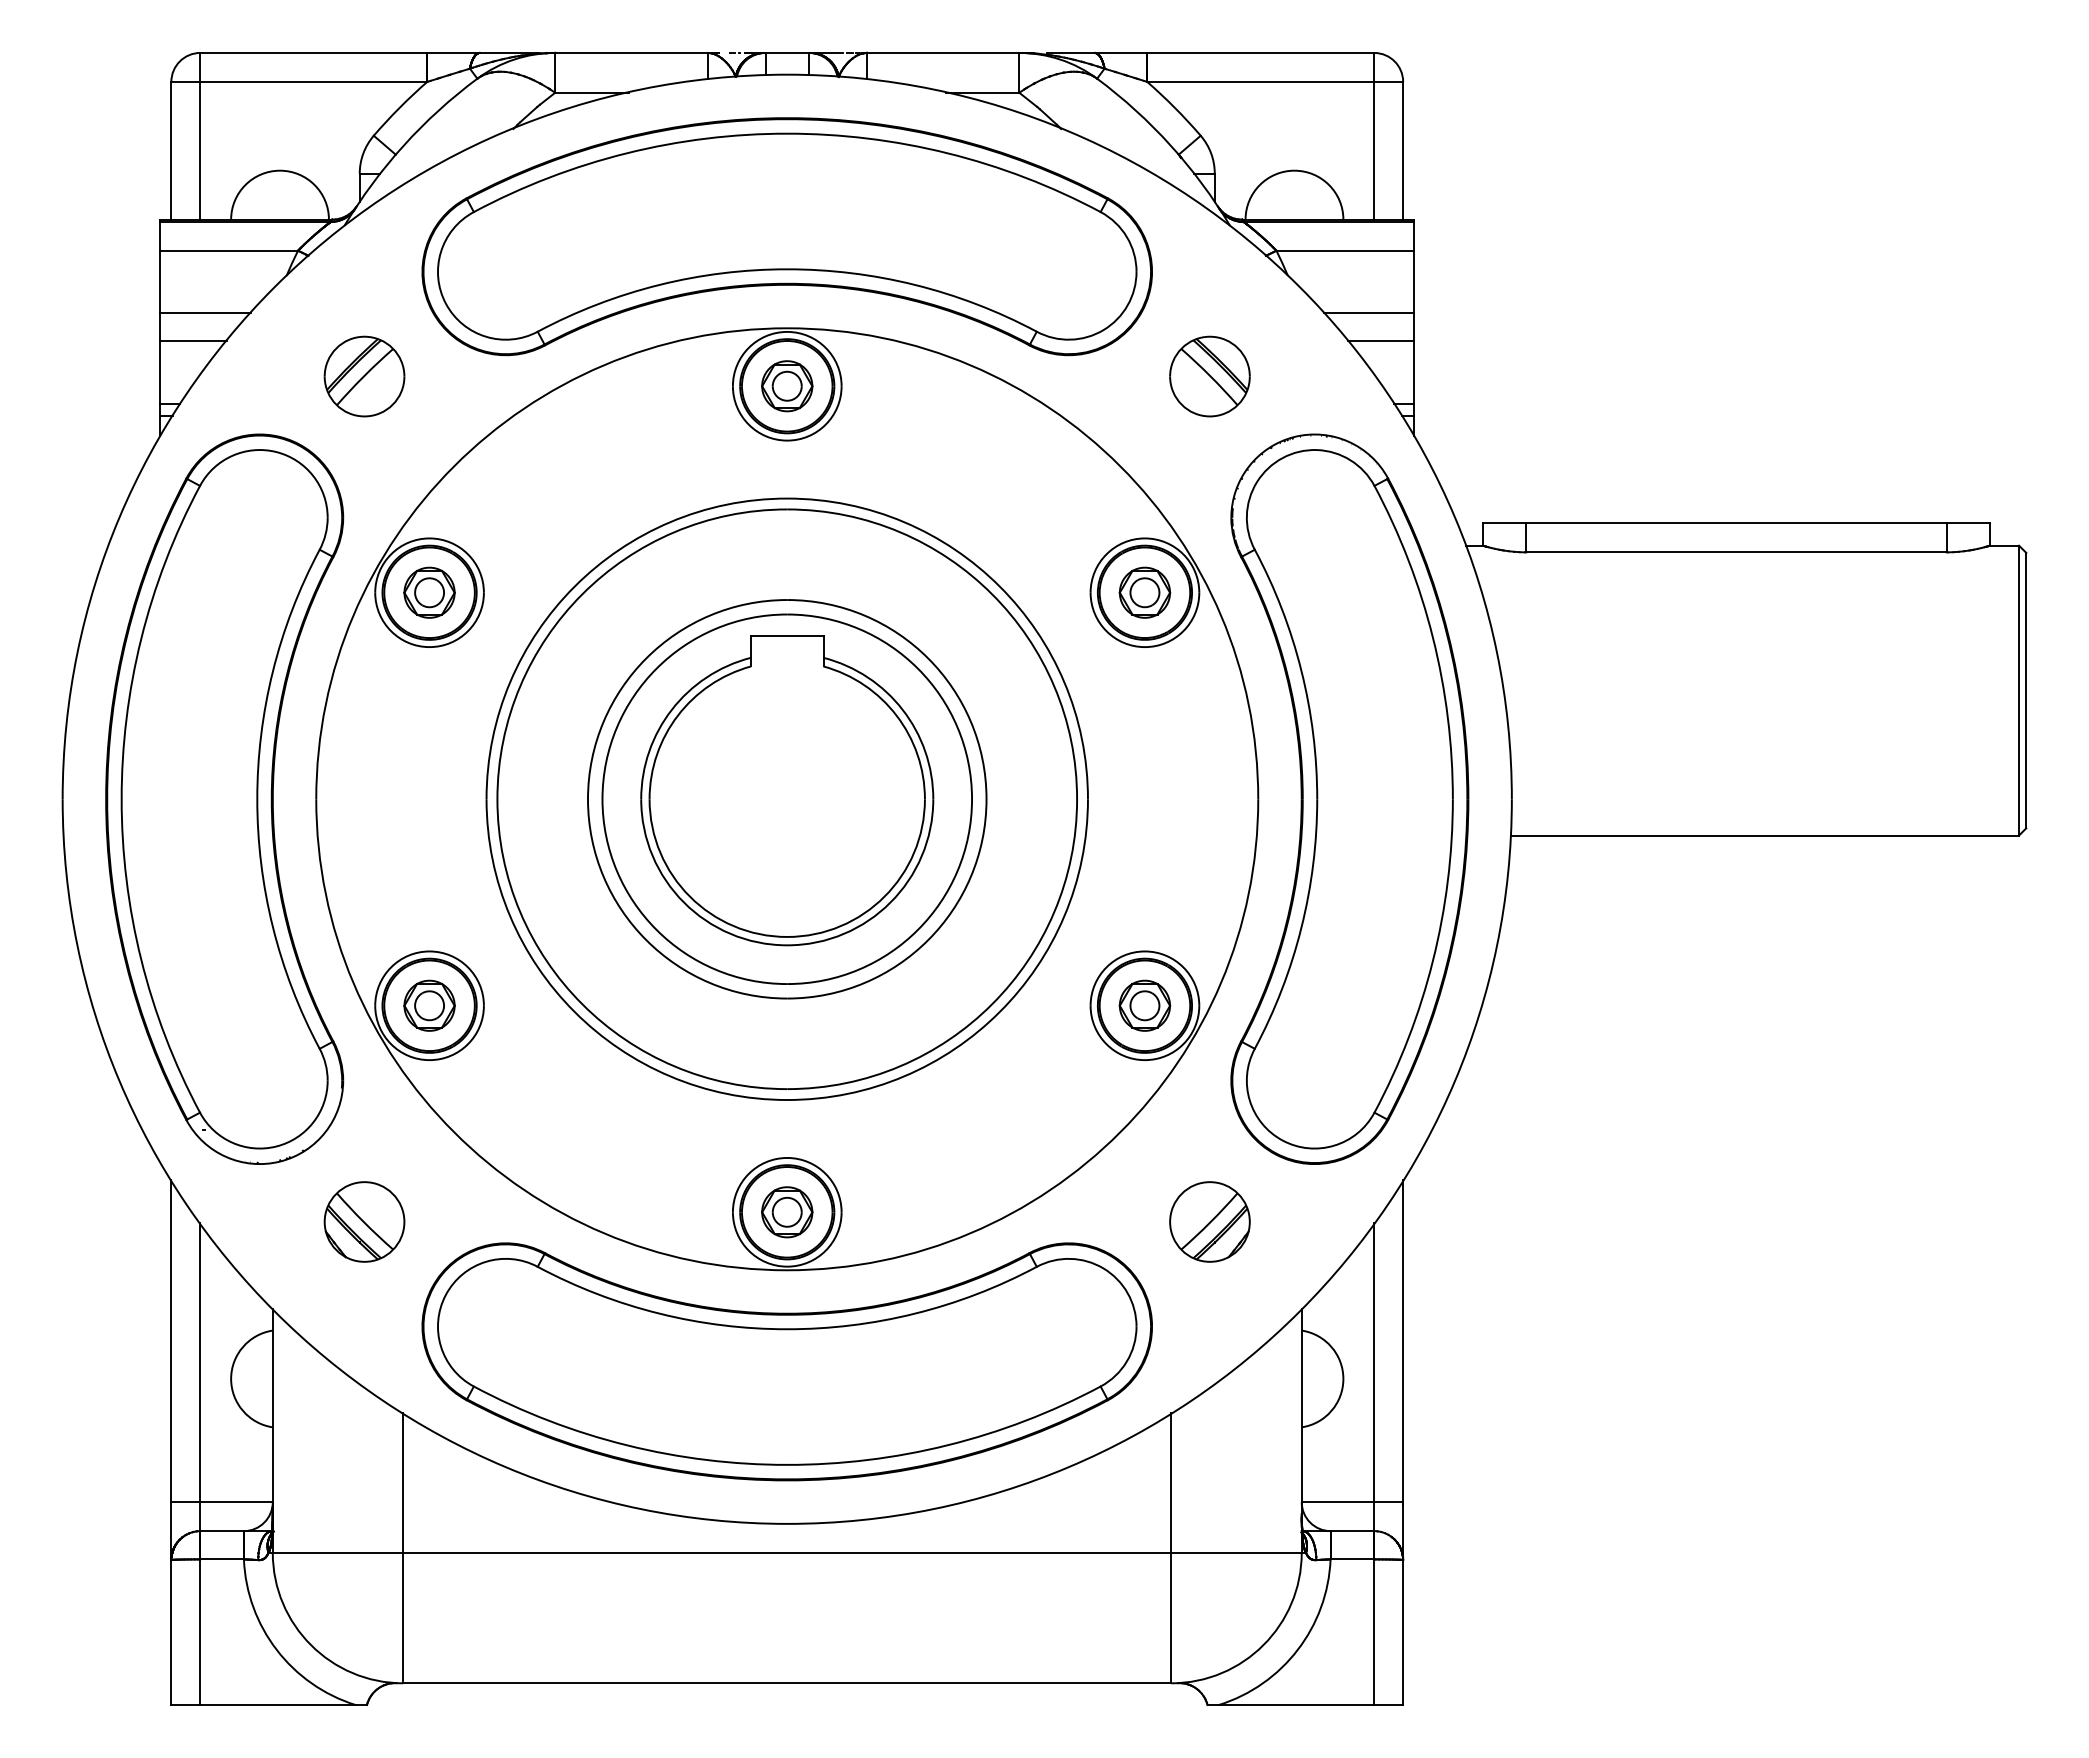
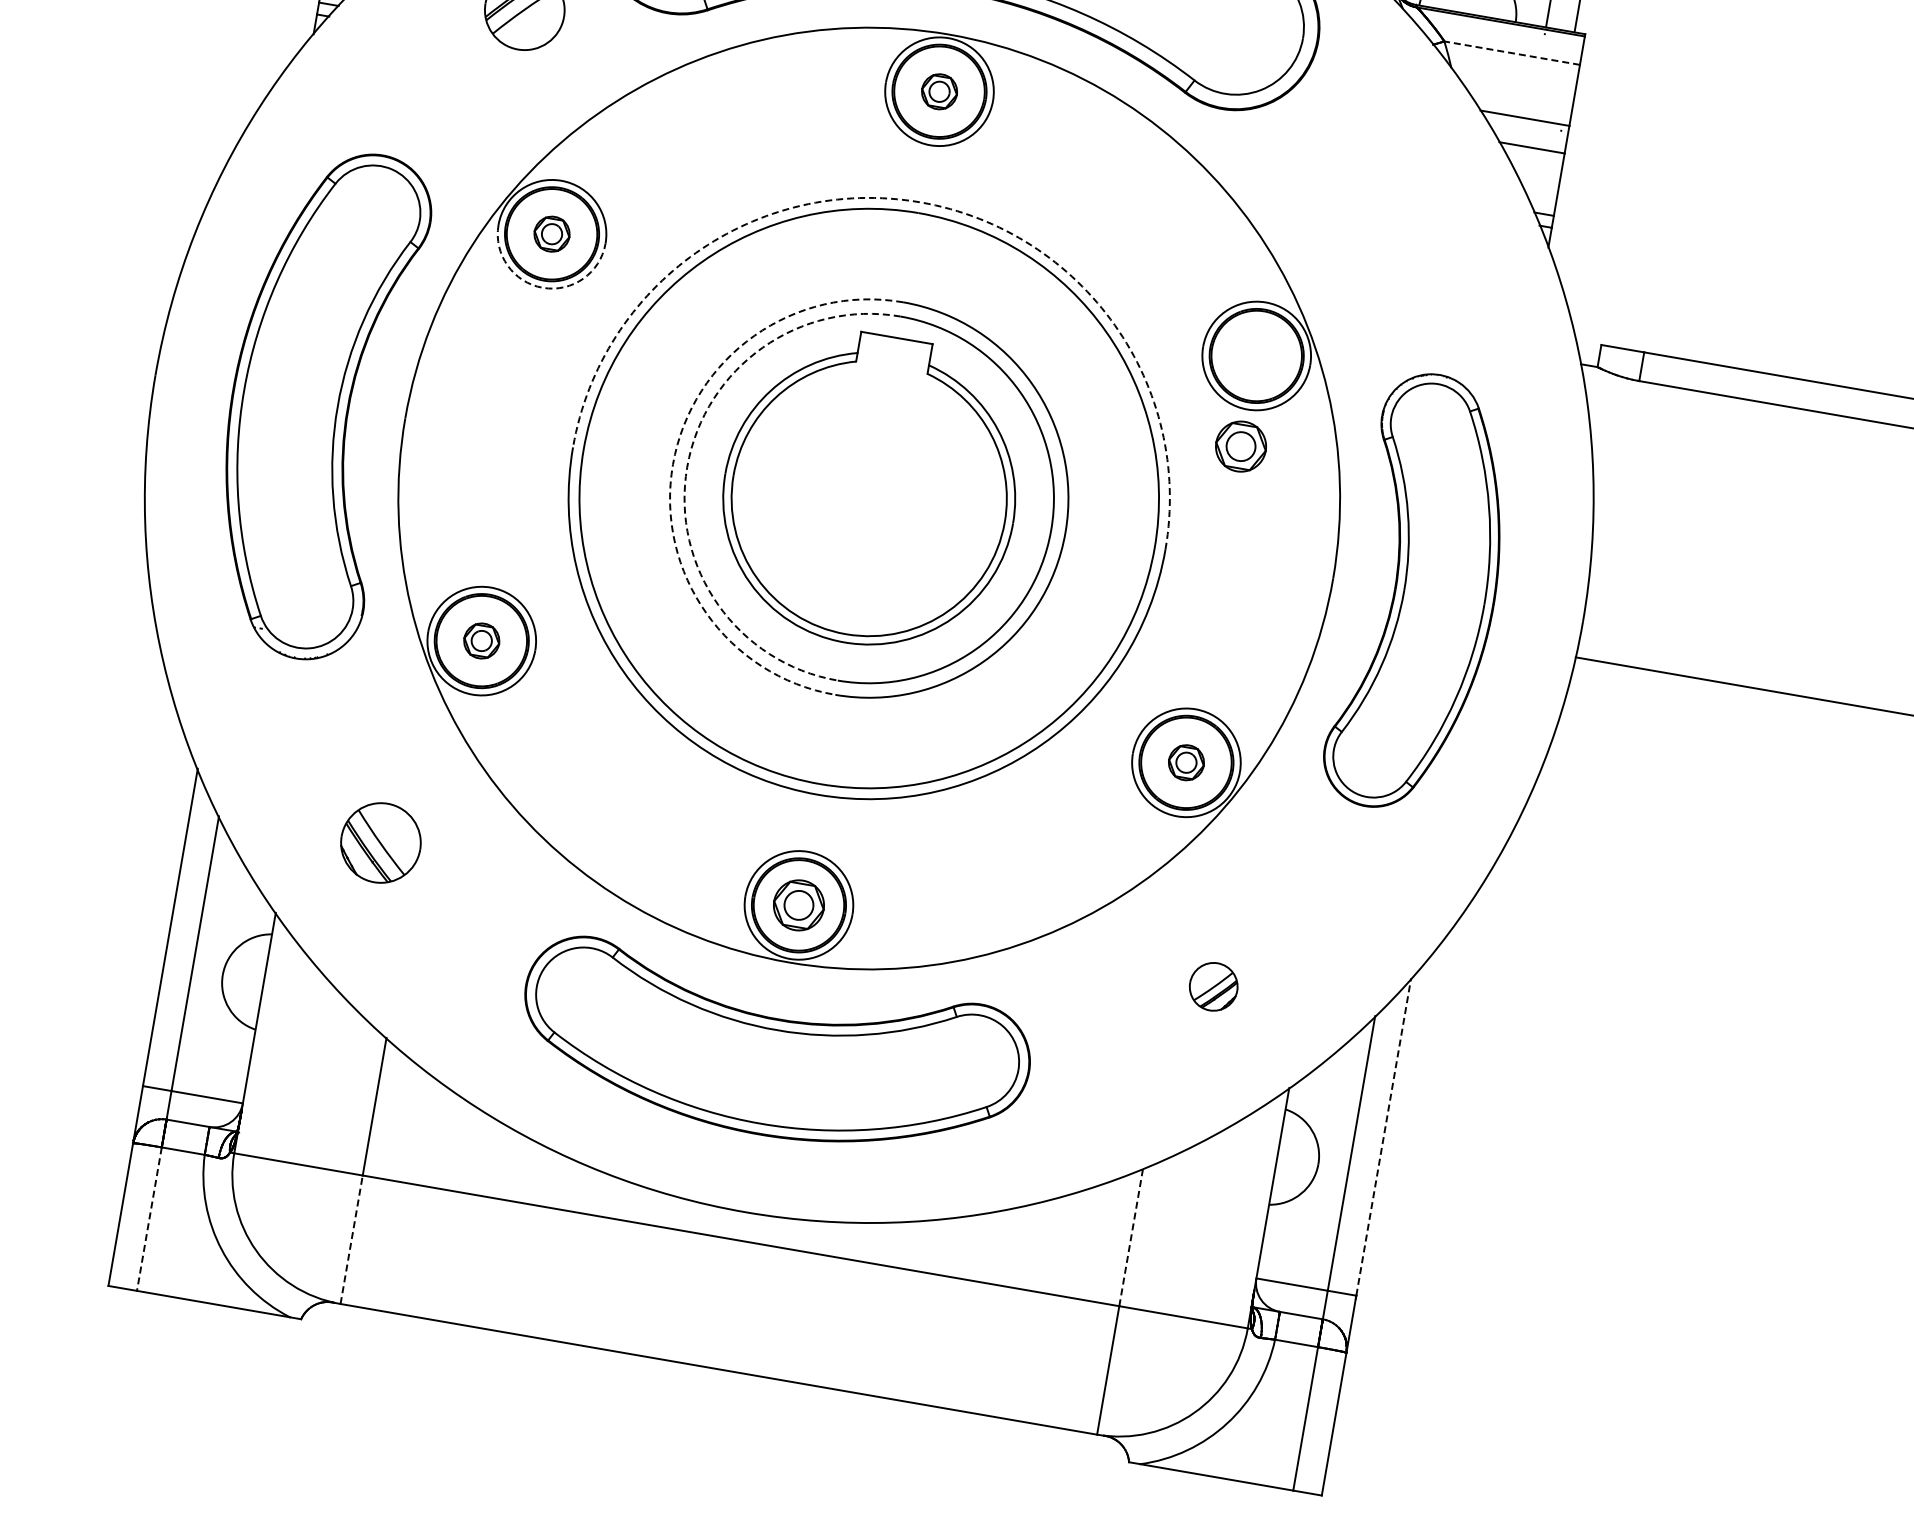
line: (1345, 250) -> (1512, 52), solid -> dashed
part: (1209, 376) -> (1357, 153), removed
part: (787, 386) -> (939, 92), size x0.7
arc: (787, 498) -> (920, 202), solid -> dashed
part: (429, 592) -> (552, 234), size x0.7
part: (1144, 592) -> (1240, 446), moved
arc: (429, 647) -> (542, 288), solid -> dashed
part: (224, 798) -> (315, 402), size x0.7
part: (1349, 798) -> (1423, 593), size x0.6
arc: (588, 799) -> (673, 464), solid -> dashed
arc: (602, 799) -> (687, 467), solid -> dashed
part: (429, 1005) -> (481, 640), size x0.7
part: (1144, 1005) -> (1186, 762), size x0.7
part: (1209, 1221) -> (1213, 986), size x0.6
line: (1403, 1340) -> (1384, 1136), solid -> dashed
part: (786, 1361) -> (772, 1052), size x0.7
line: (1171, 1483) -> (1131, 1237), solid -> dashed
line: (403, 1617) -> (352, 1239), solid -> dashed
line: (200, 1632) -> (149, 1219), solid -> dashed

